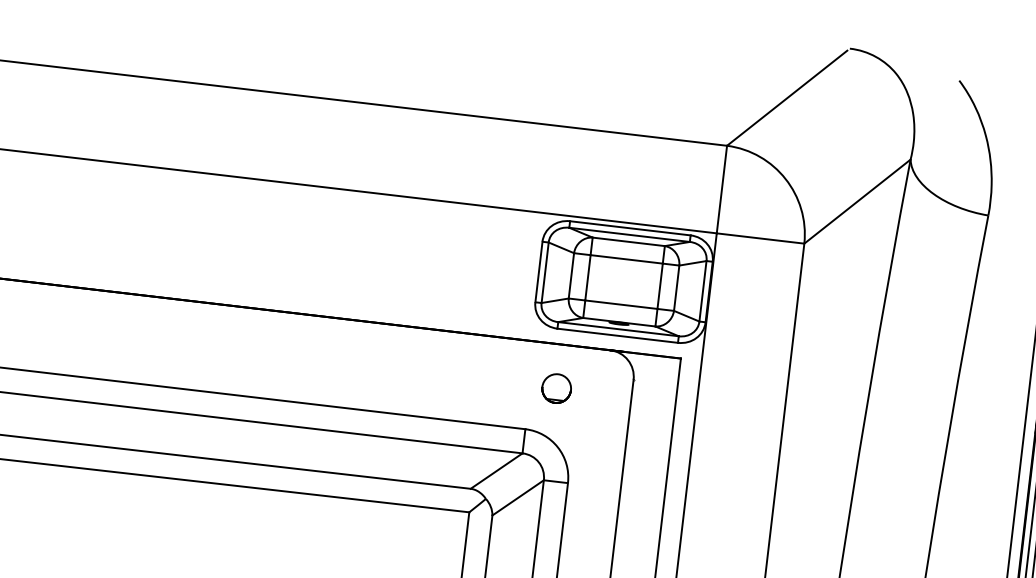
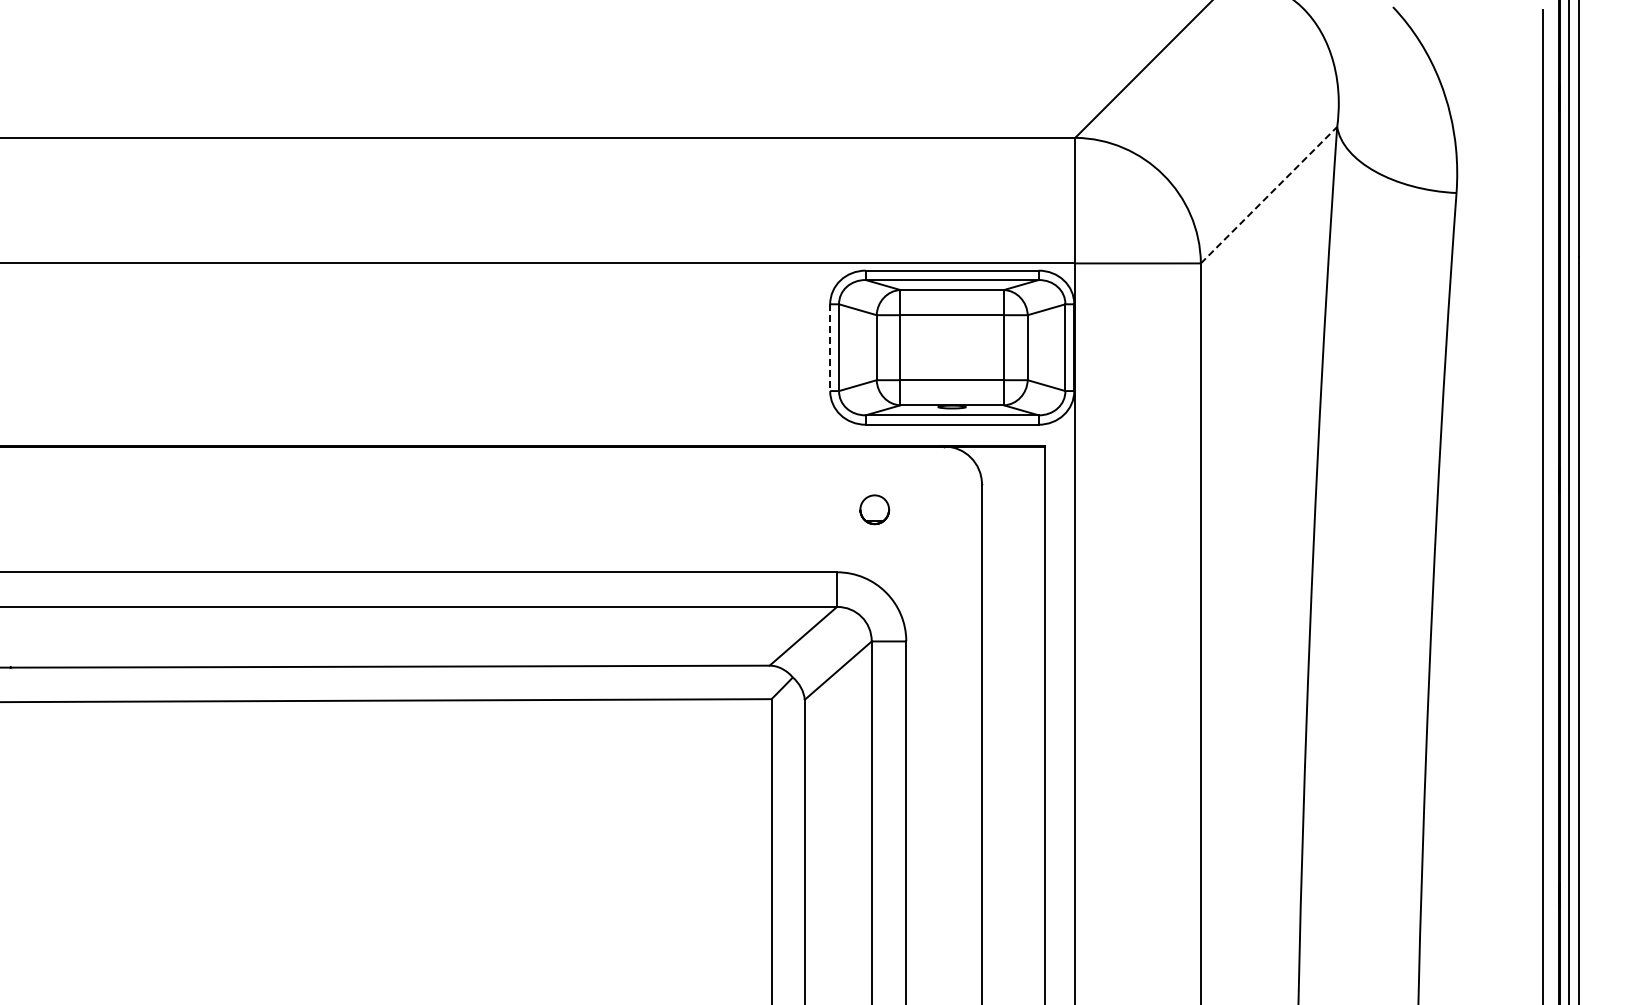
line: (857, 201) -> (1269, 194), solid -> dashed
line: (539, 272) -> (830, 348), solid -> dashed
part: (556, 388) -> (874, 509), size x0.7

